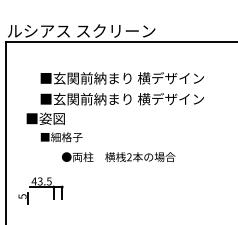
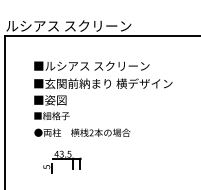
text: (128, 78) -> (108, 66), ■玄関前納まり 横デザイン -> ■ルシアス スクリーン
text: (45, 118) -> (50, 100), moved
text: (118, 157) -> (82, 133), moved
part: (40, 190) -> (61, 161), moved

